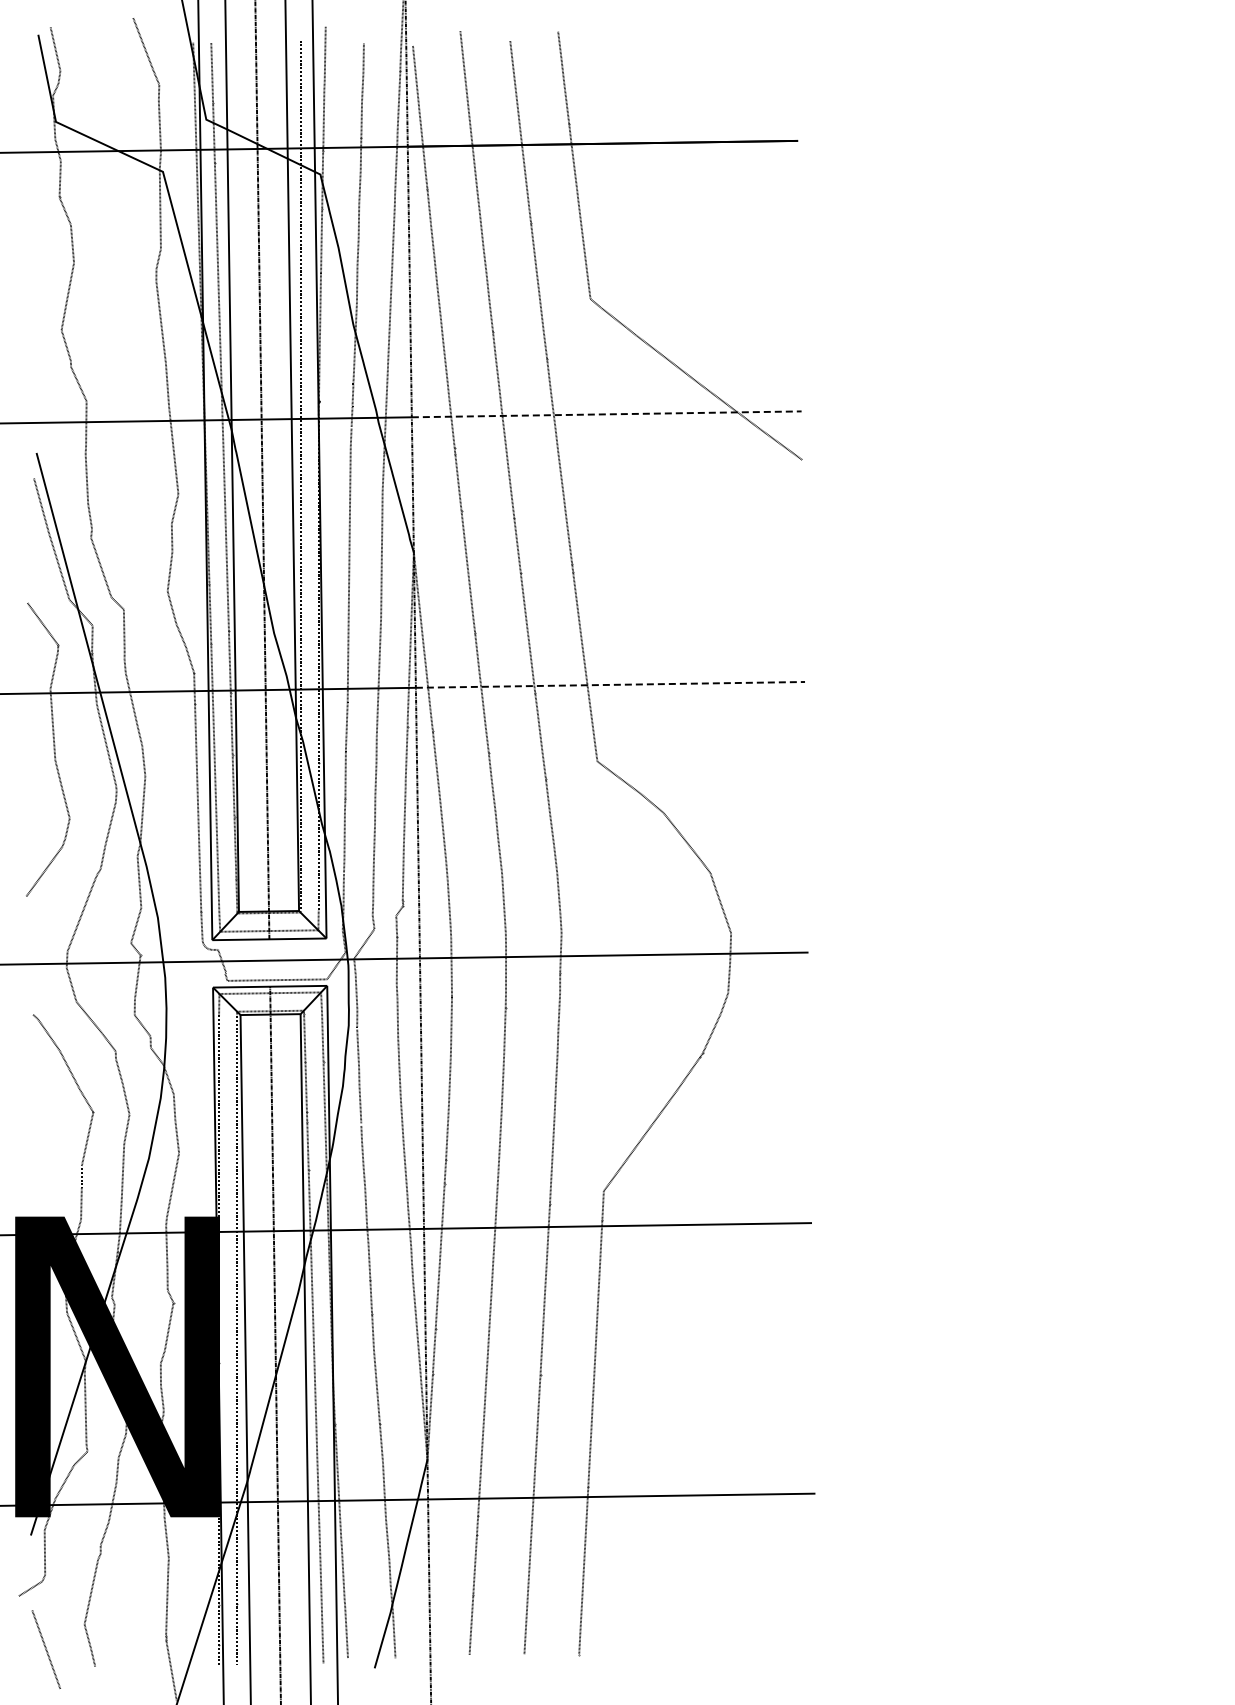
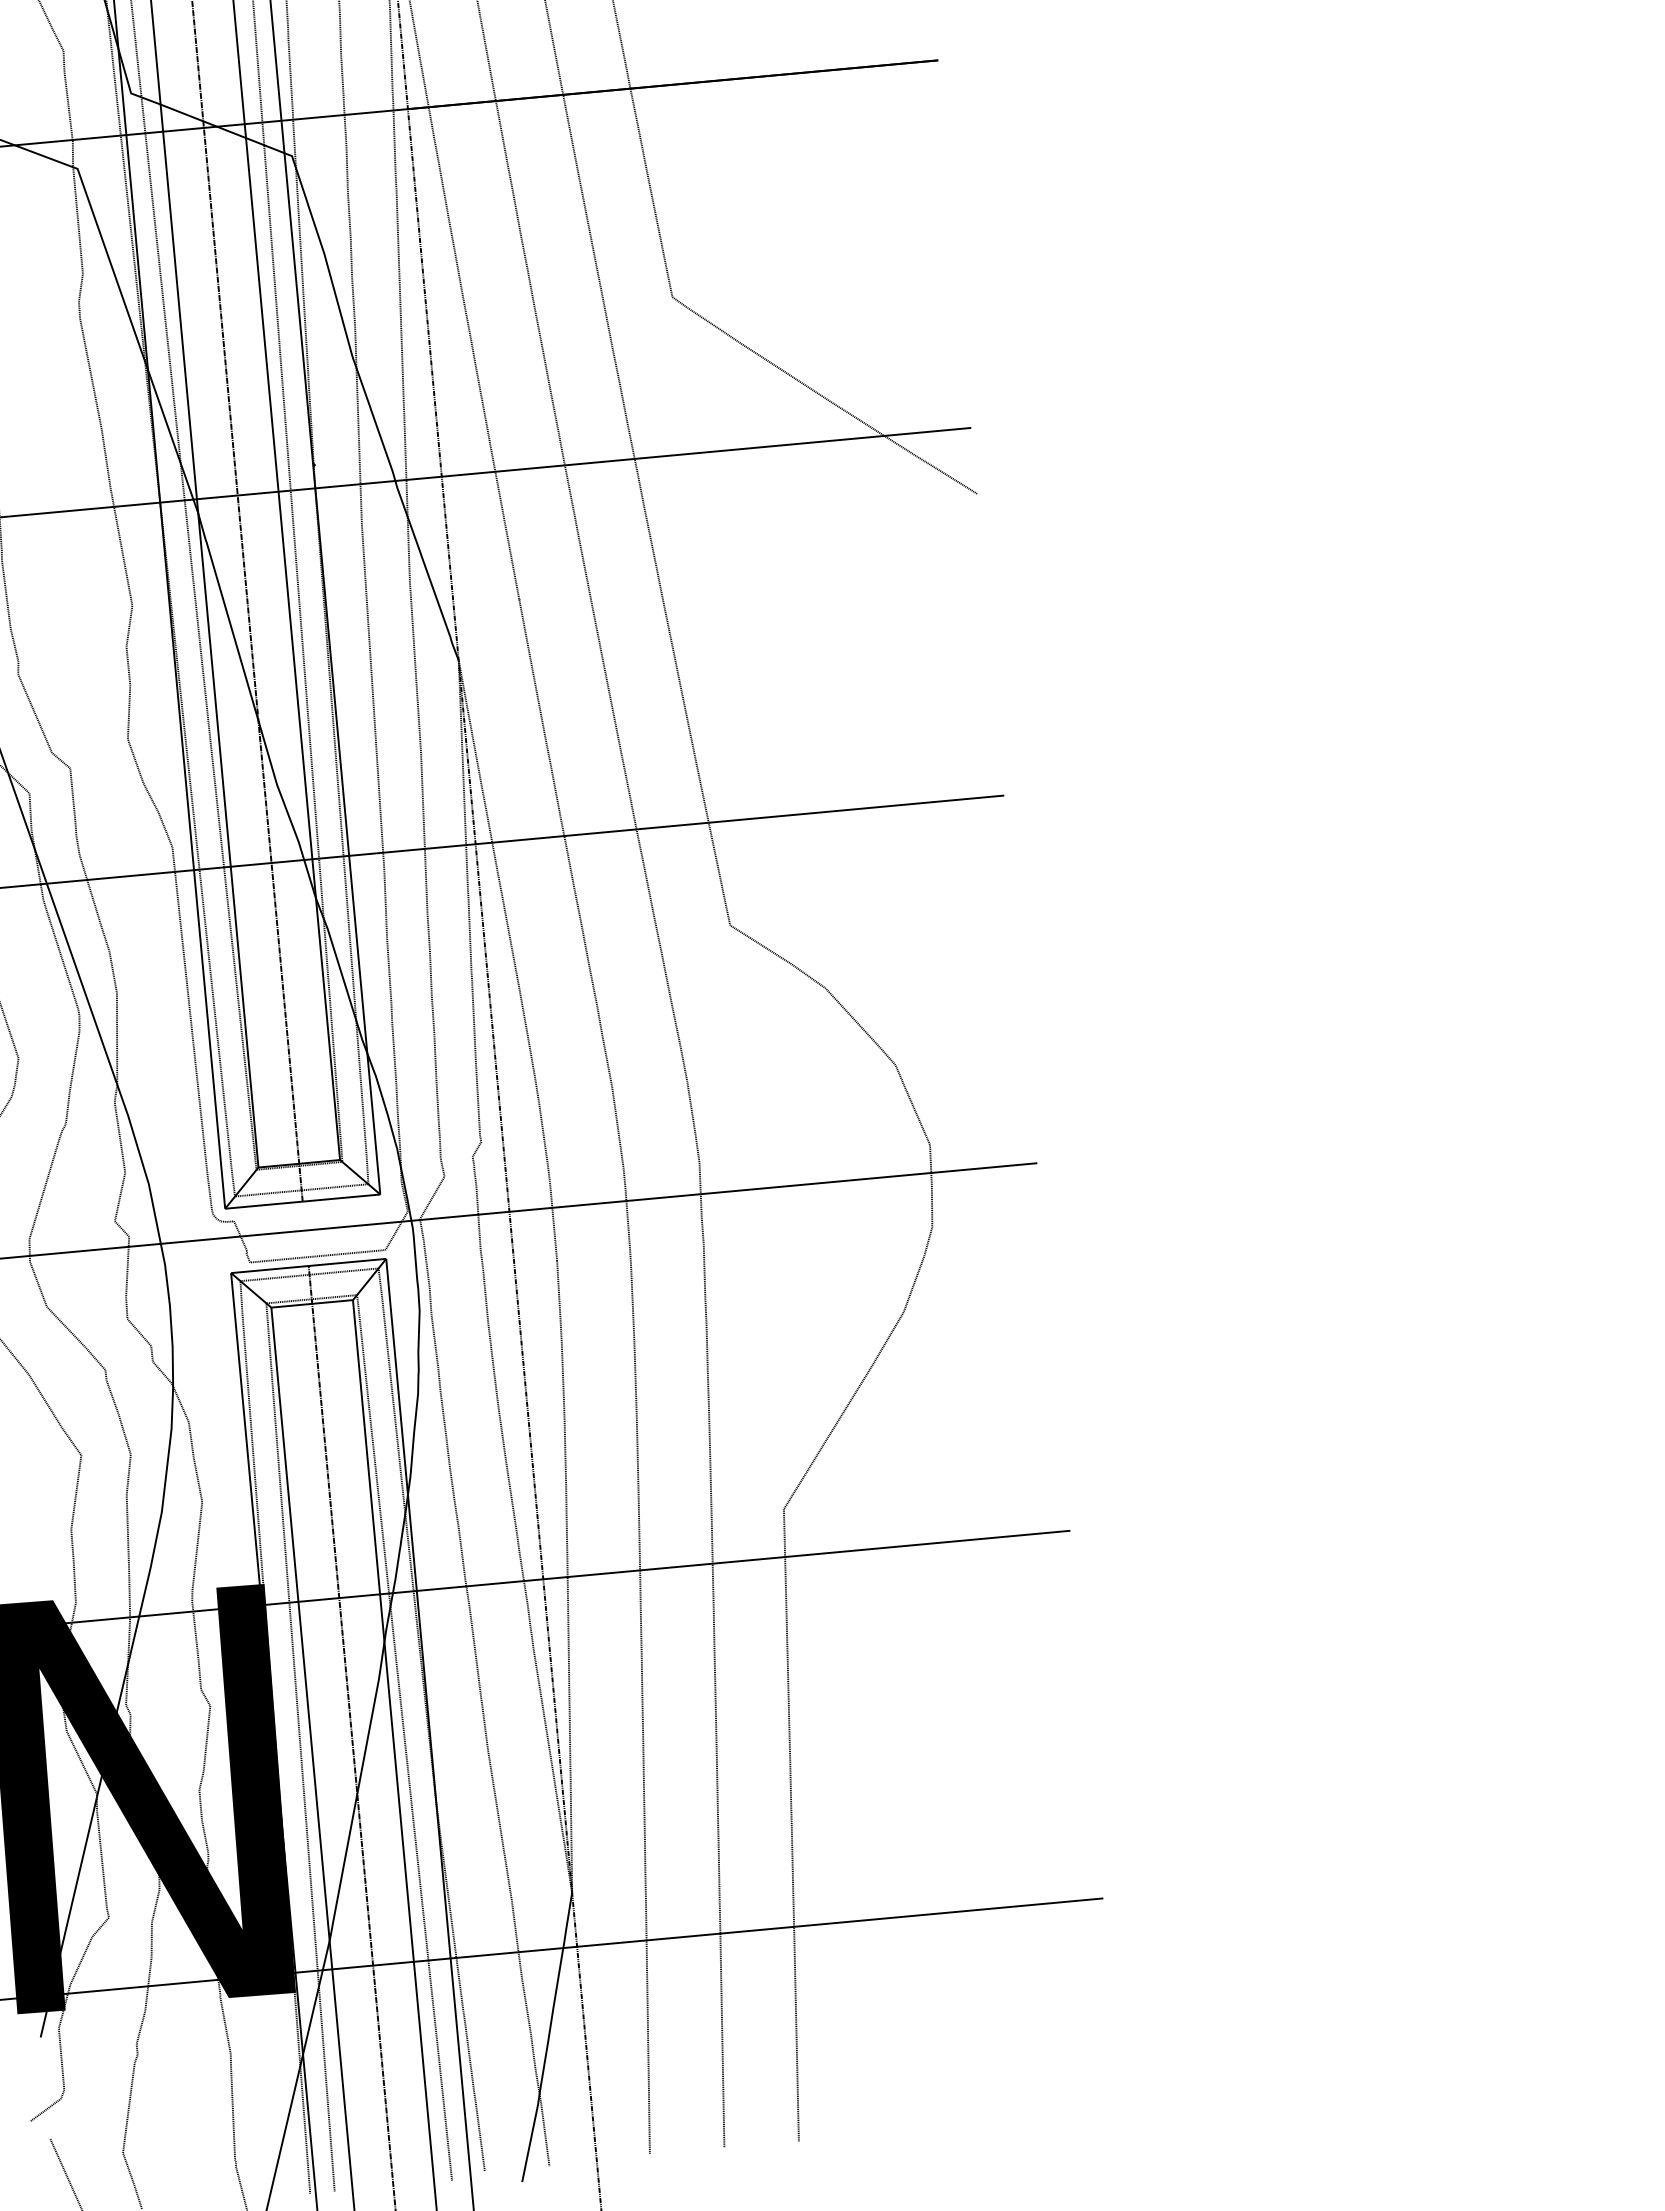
line: (606, 414) -> (706, 452), dashed -> solid
line: (610, 684) -> (739, 819), dashed -> solid

